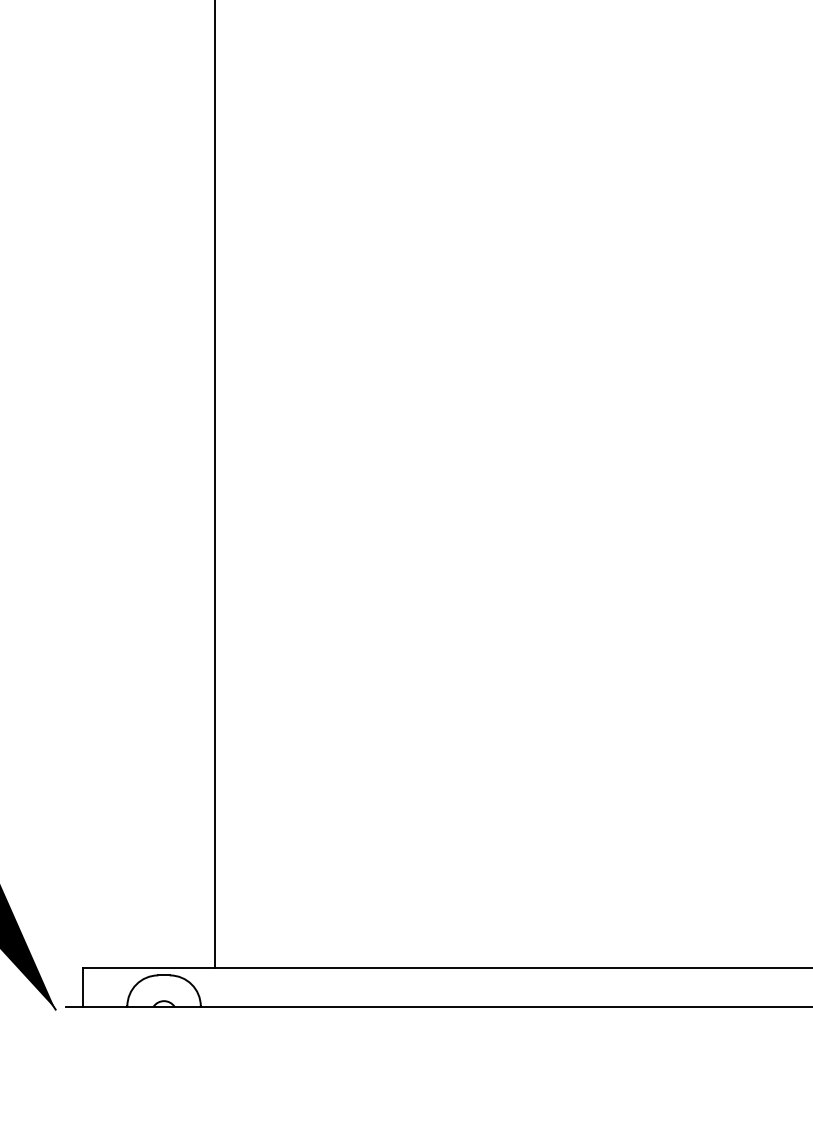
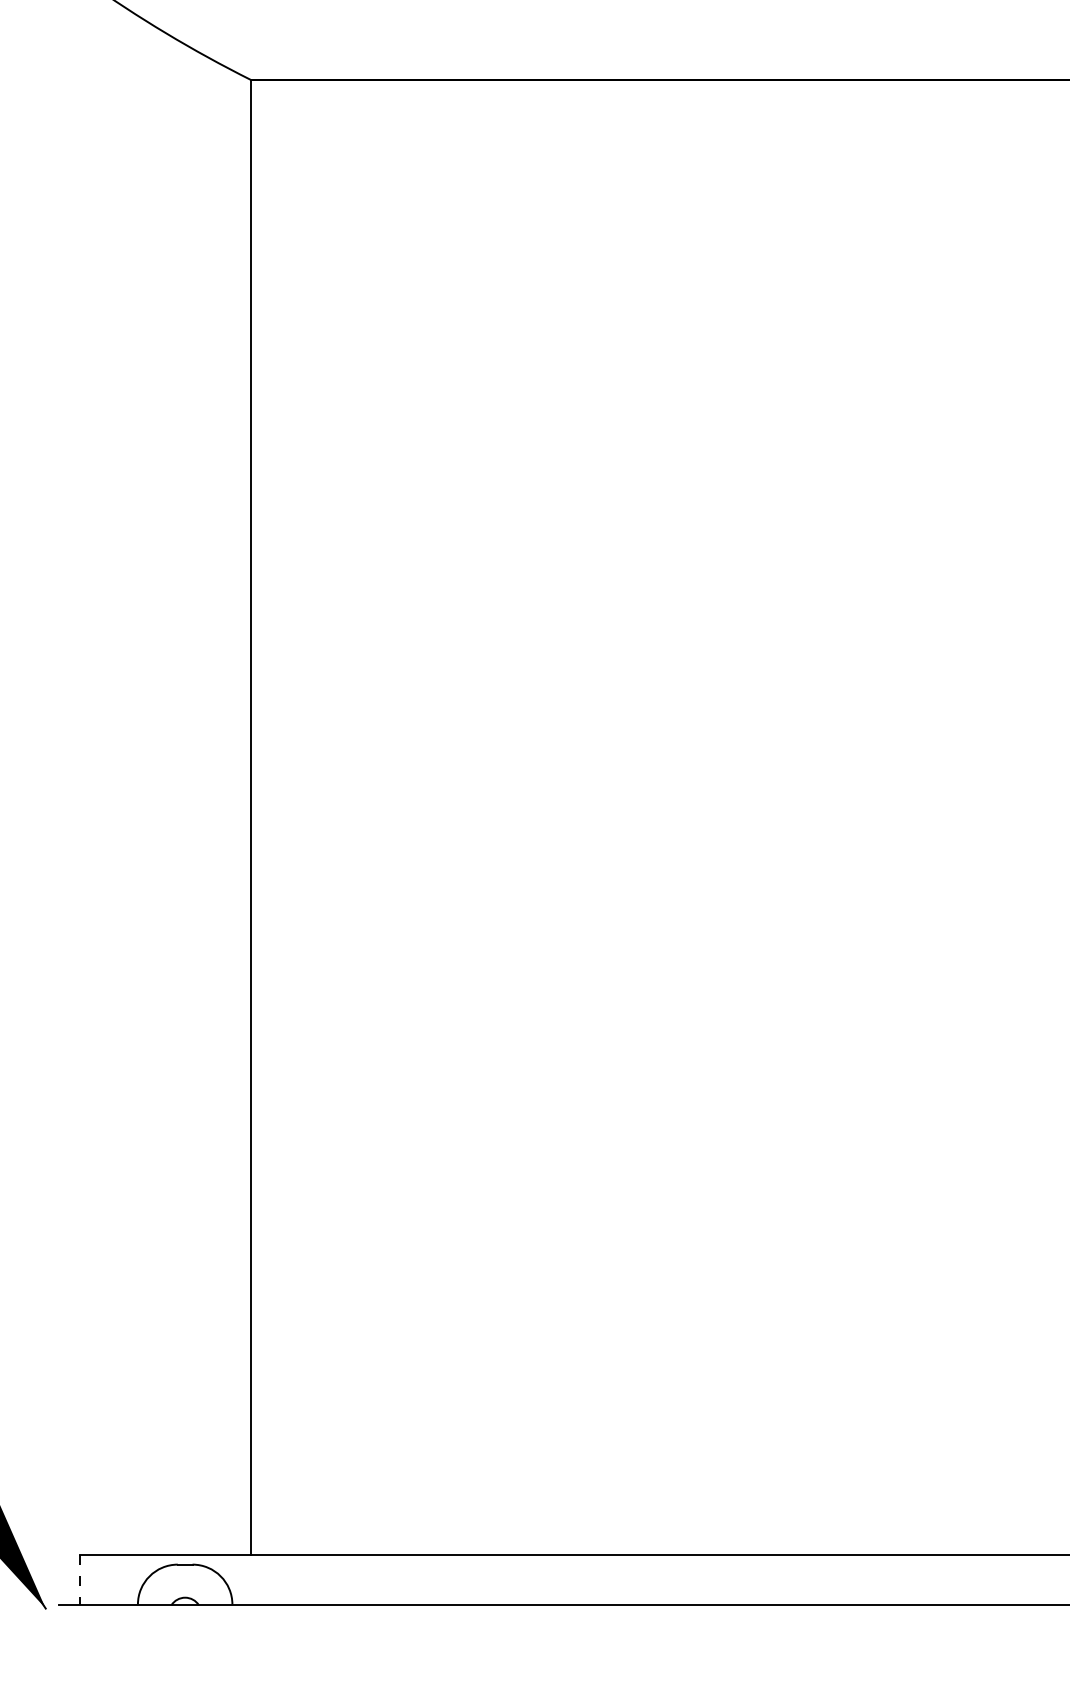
line: (82, 987) -> (80, 1580), solid -> dashed

